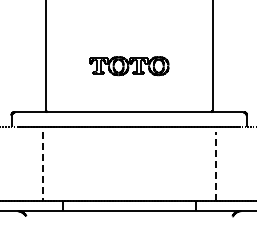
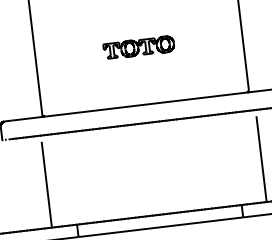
part: (129, 65) -> (139, 46), size x0.71
line: (42, 166) -> (46, 184), dashed -> solid
line: (216, 166) -> (261, 159), dashed -> solid

